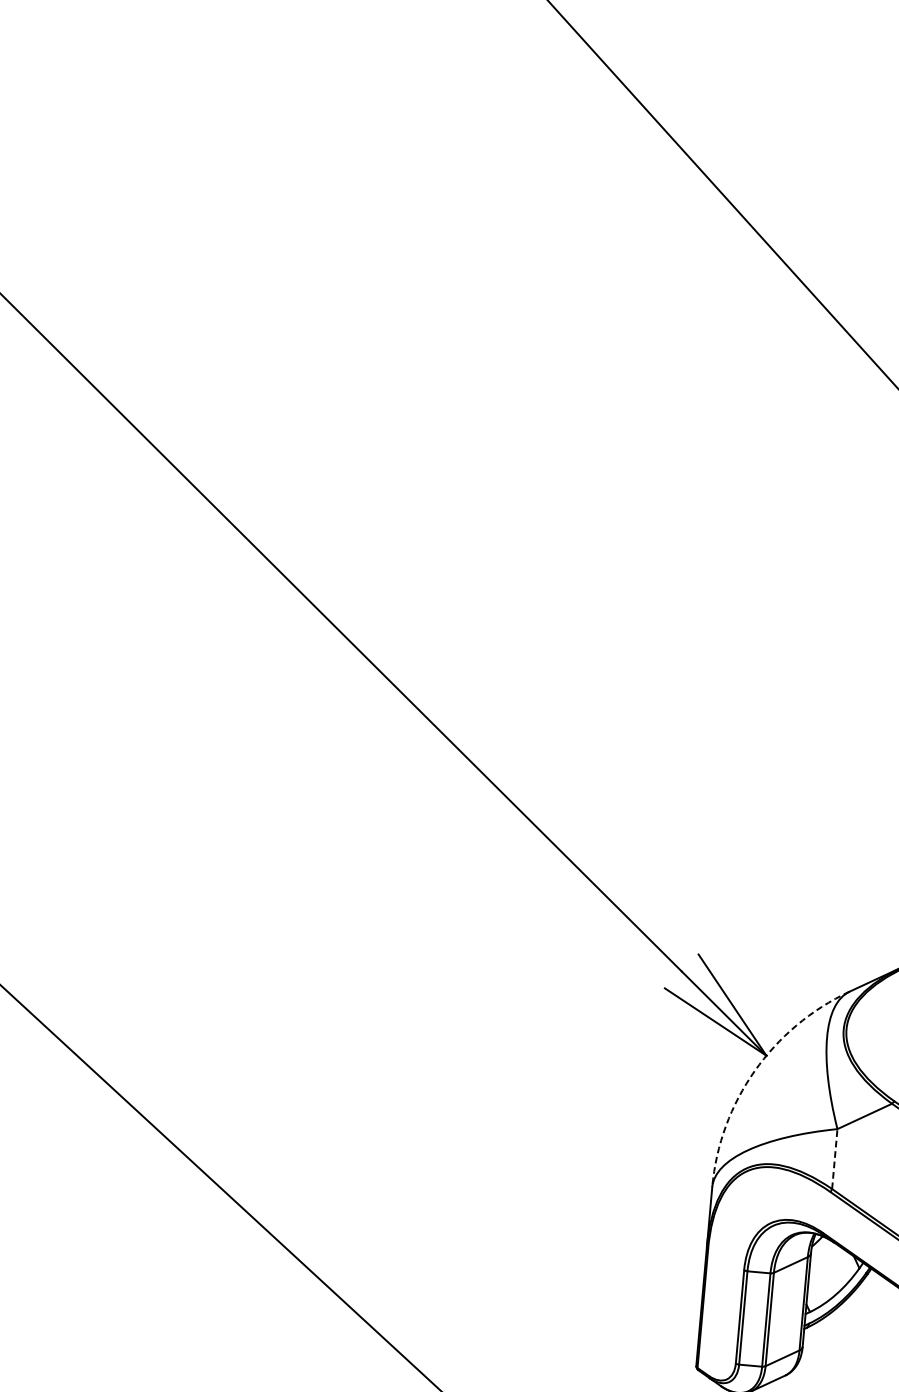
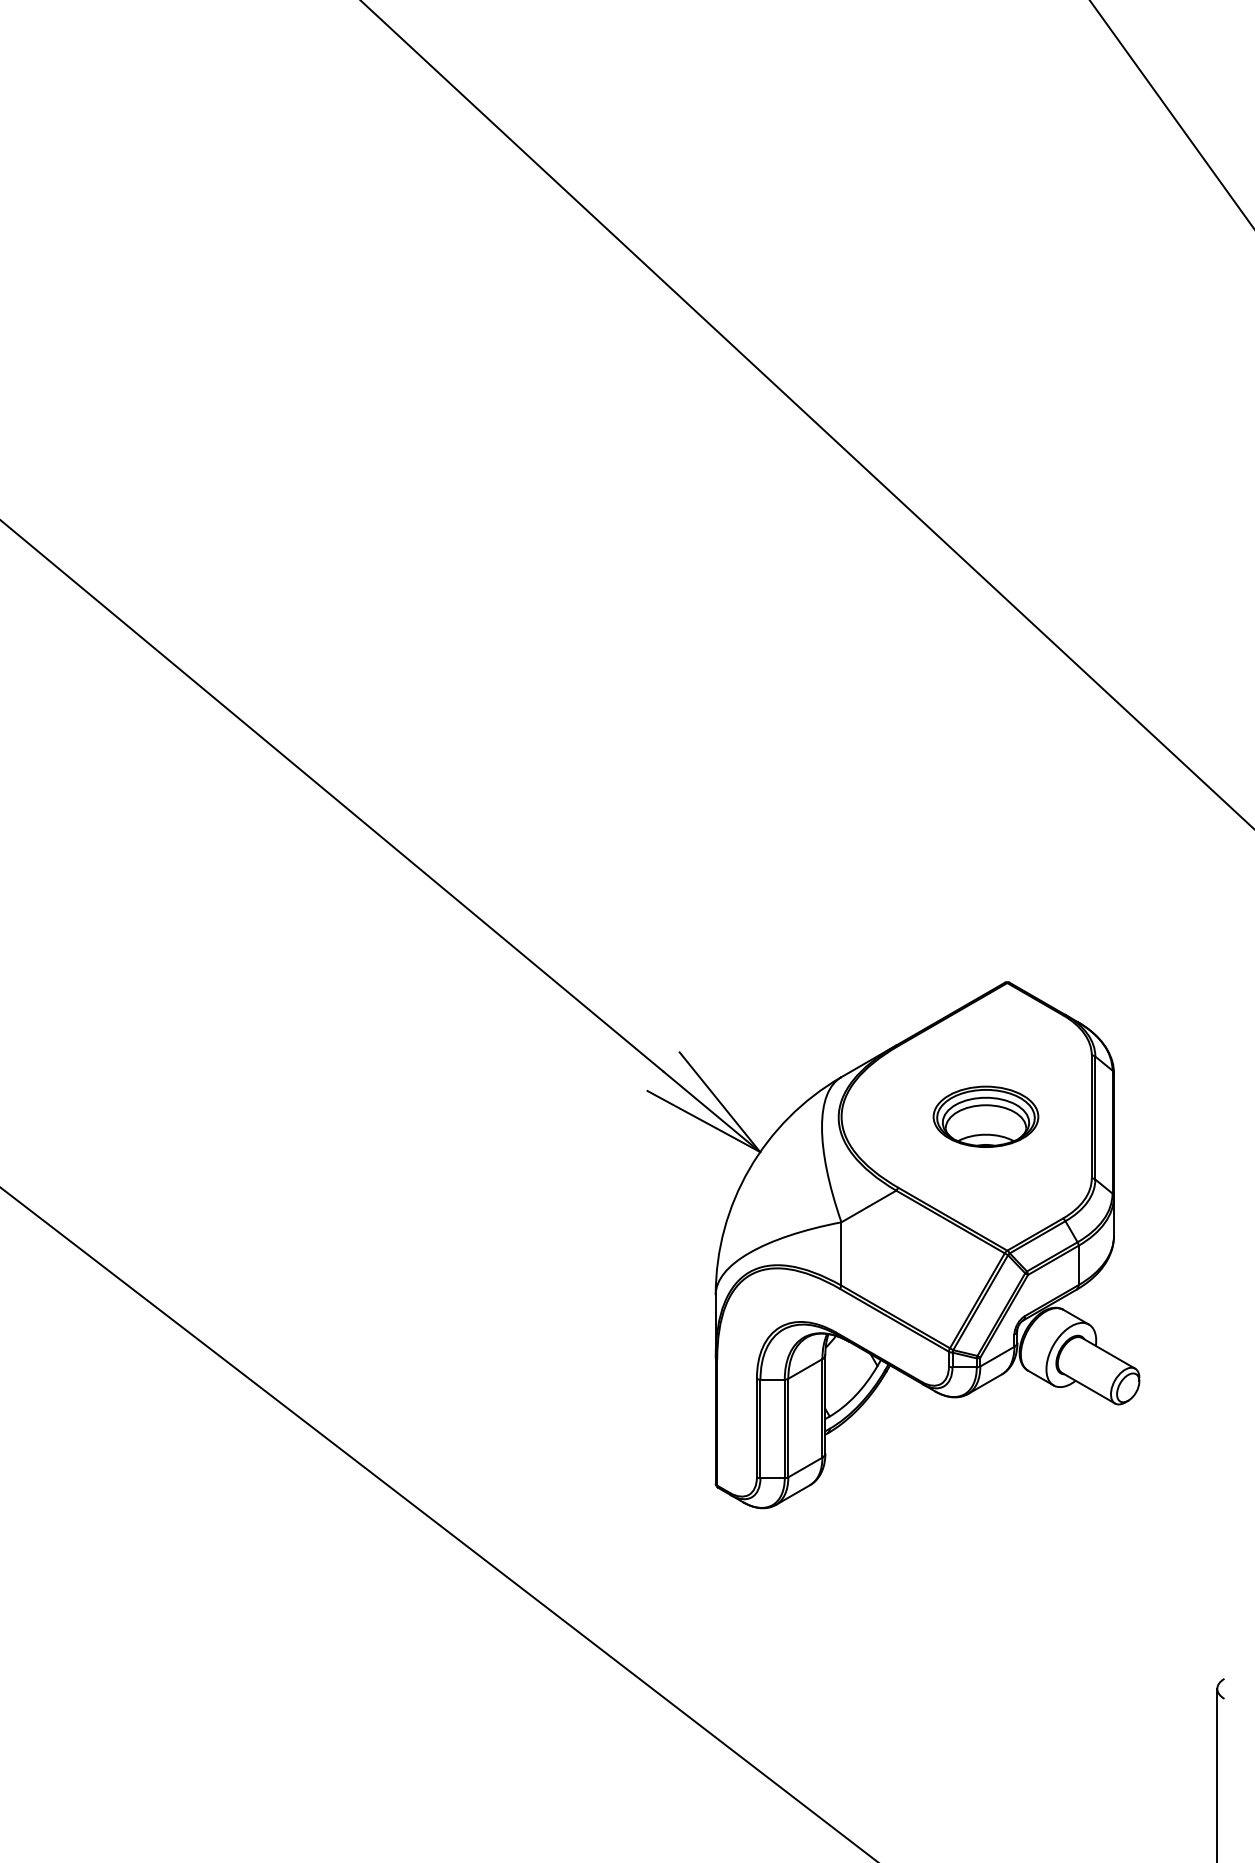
arc: (754, 1071) -> (749, 1169), dashed -> solid
line: (834, 1158) -> (841, 1253), dashed -> solid

